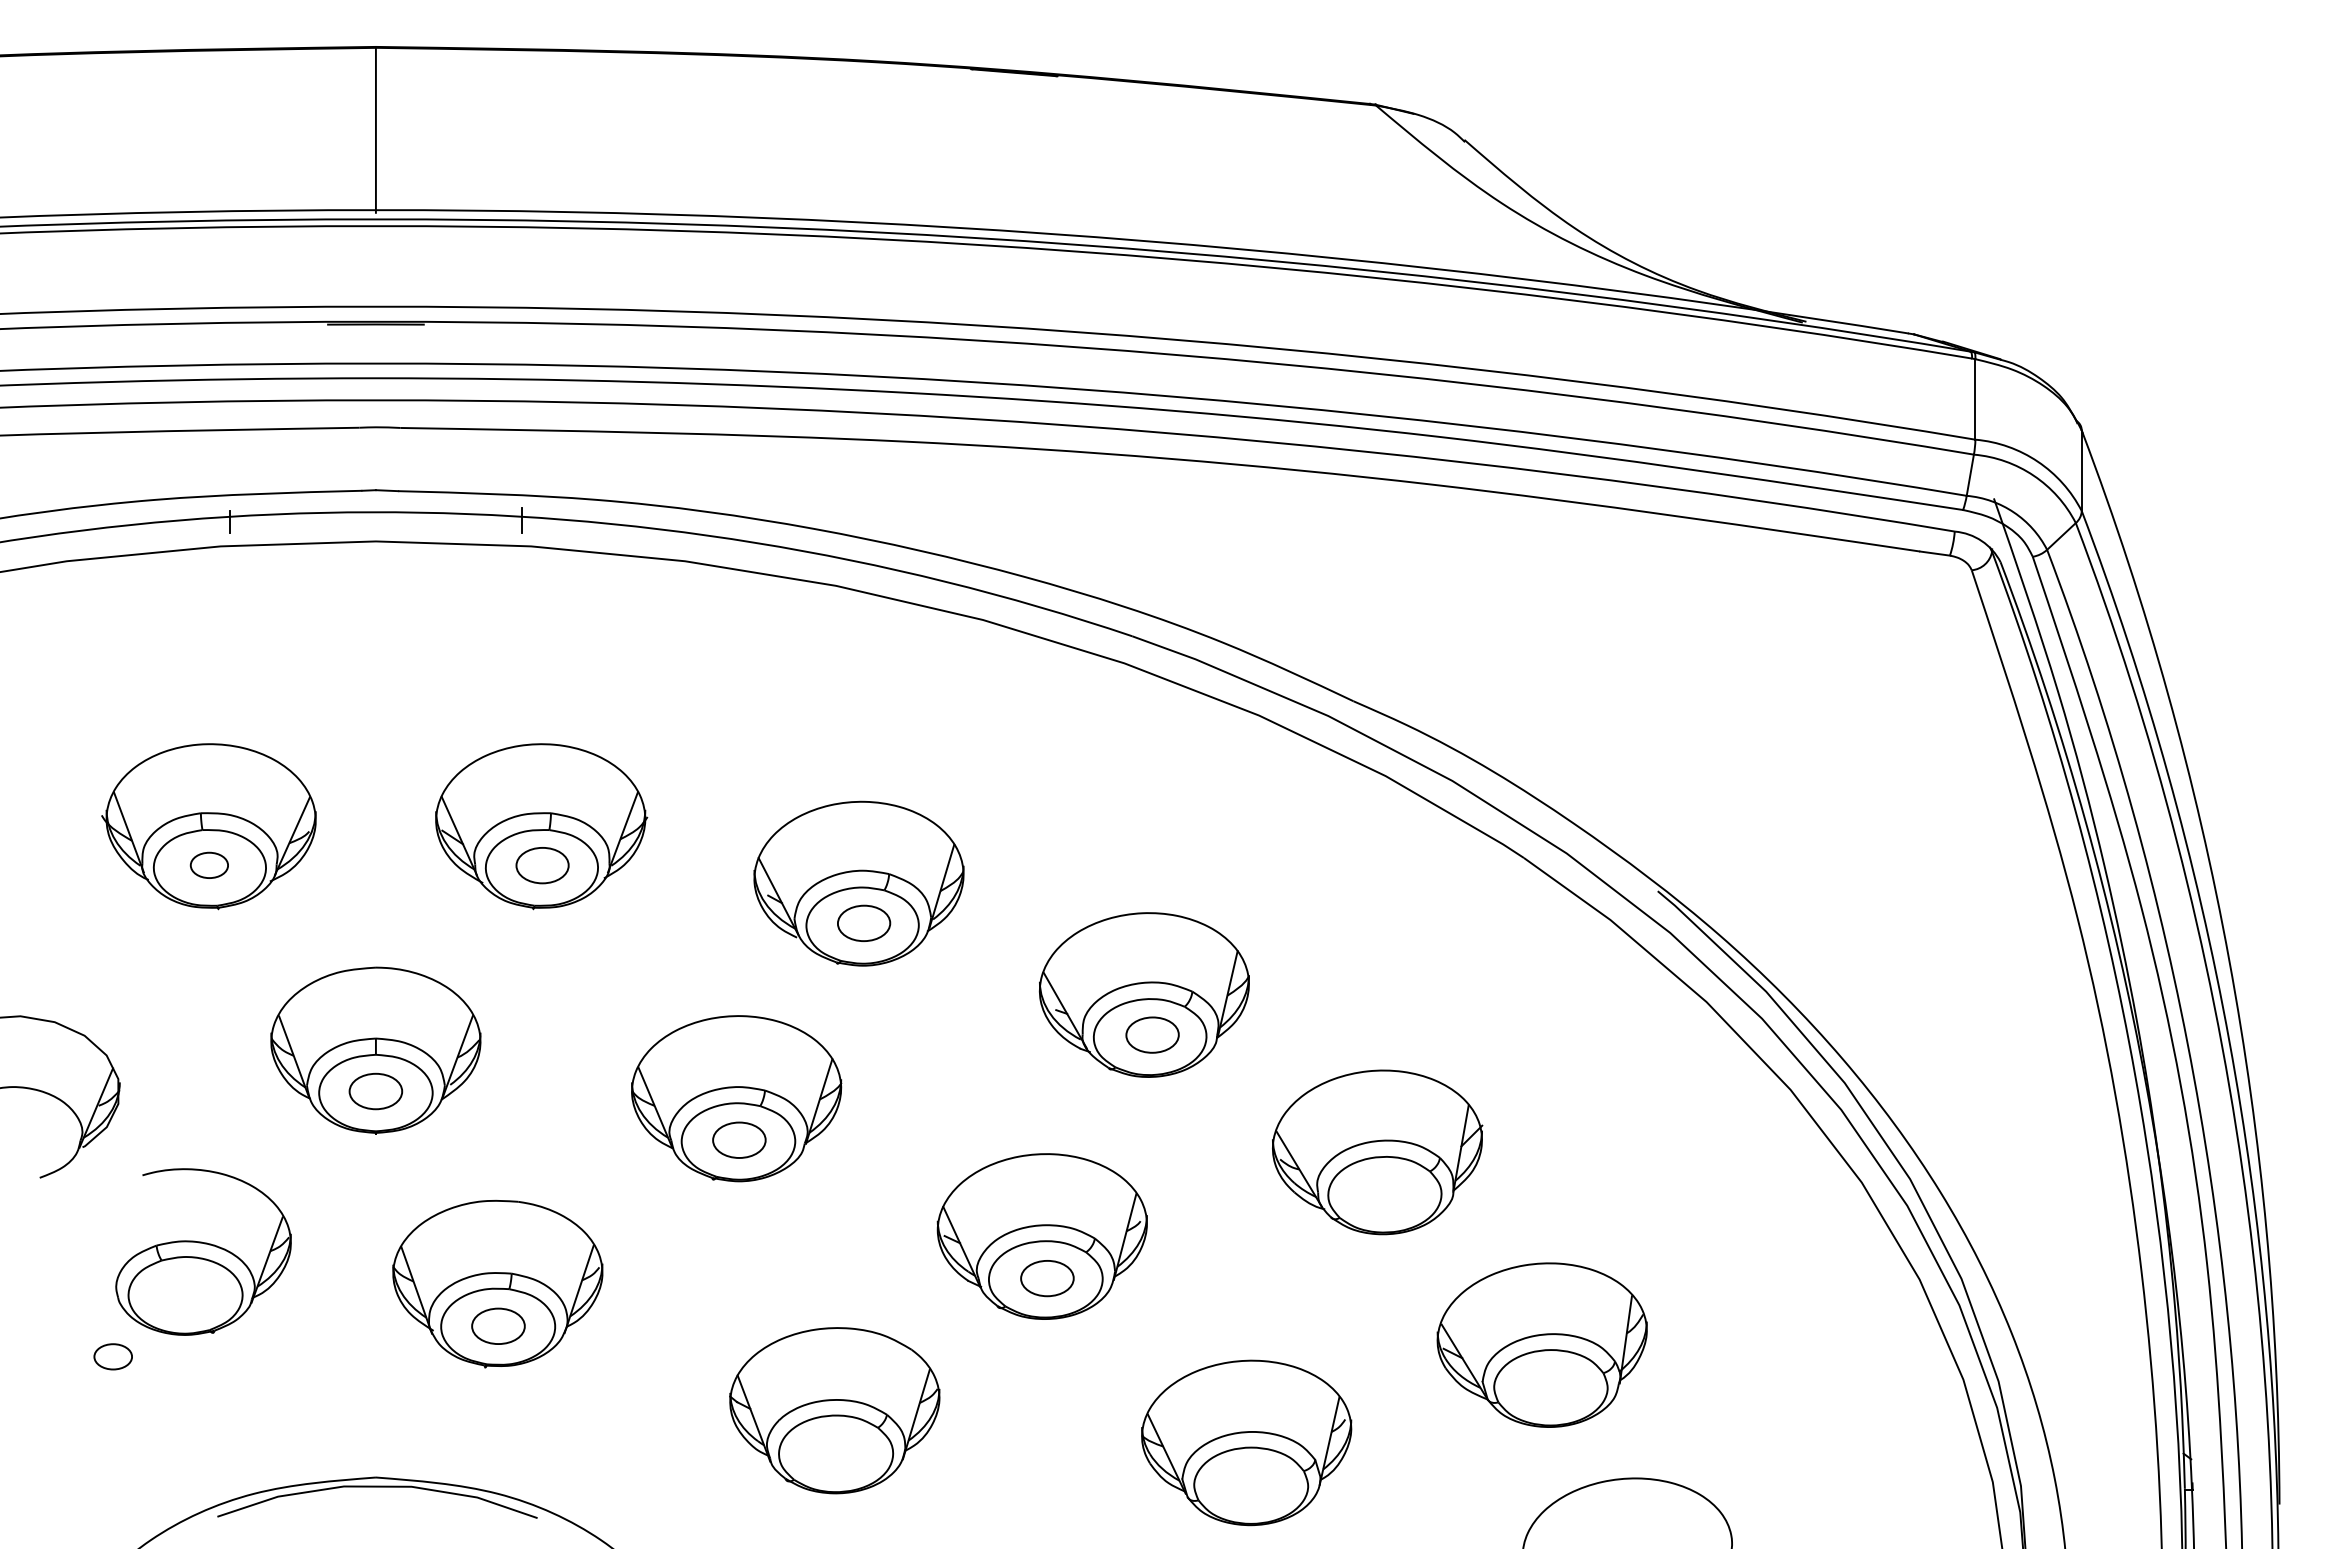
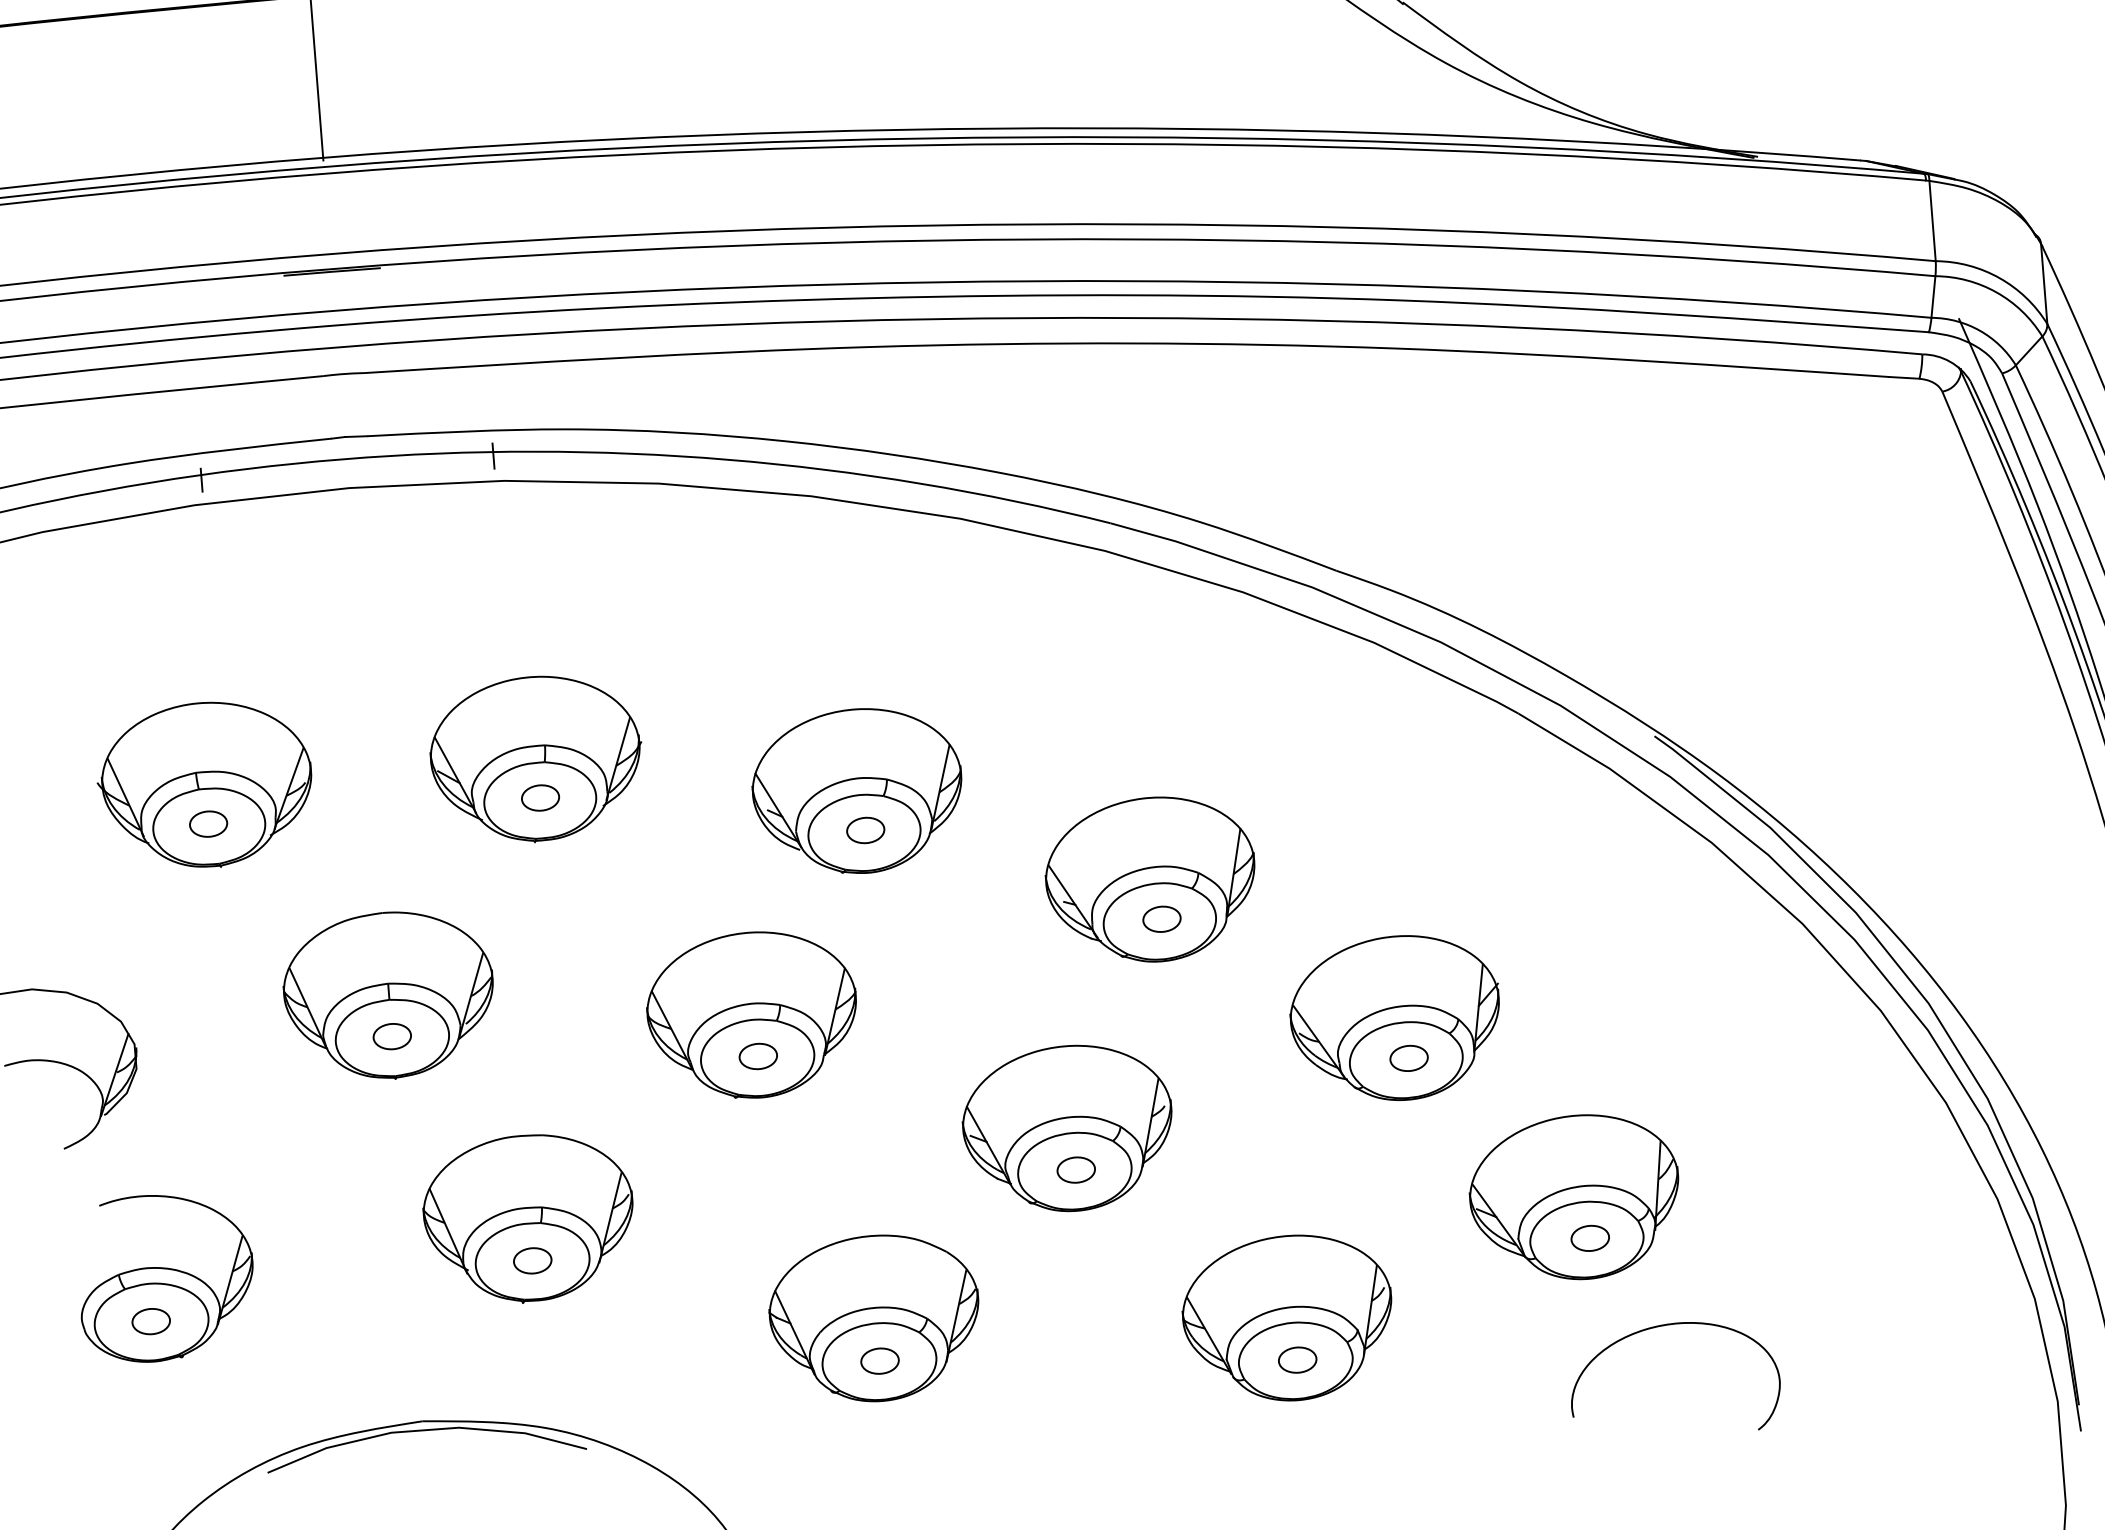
part: (541, 864) -> (539, 797), size x0.71
part: (863, 922) -> (865, 829), size x0.71
part: (1151, 1034) -> (1161, 918), size x0.71
part: (375, 1091) -> (391, 1036), size x0.71
part: (738, 1139) -> (757, 1055), size x0.71
part: (1387, 1192) -> (1408, 1057), added
part: (203, 1251) -> (166, 1276), moved
part: (1046, 1277) -> (1075, 1169), size x0.71
part: (497, 1325) -> (531, 1260), size x0.71
part: (1554, 1386) -> (1590, 1238), added
part: (836, 1452) -> (879, 1360), added
part: (1252, 1484) -> (1297, 1359), added

